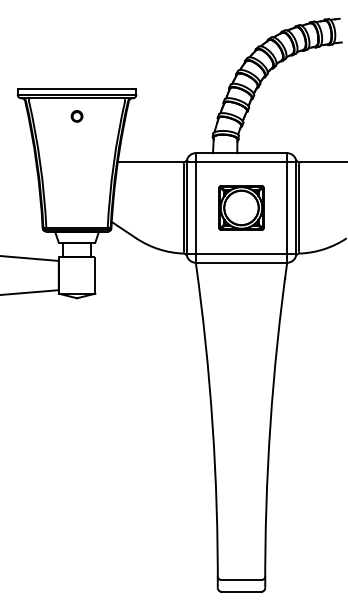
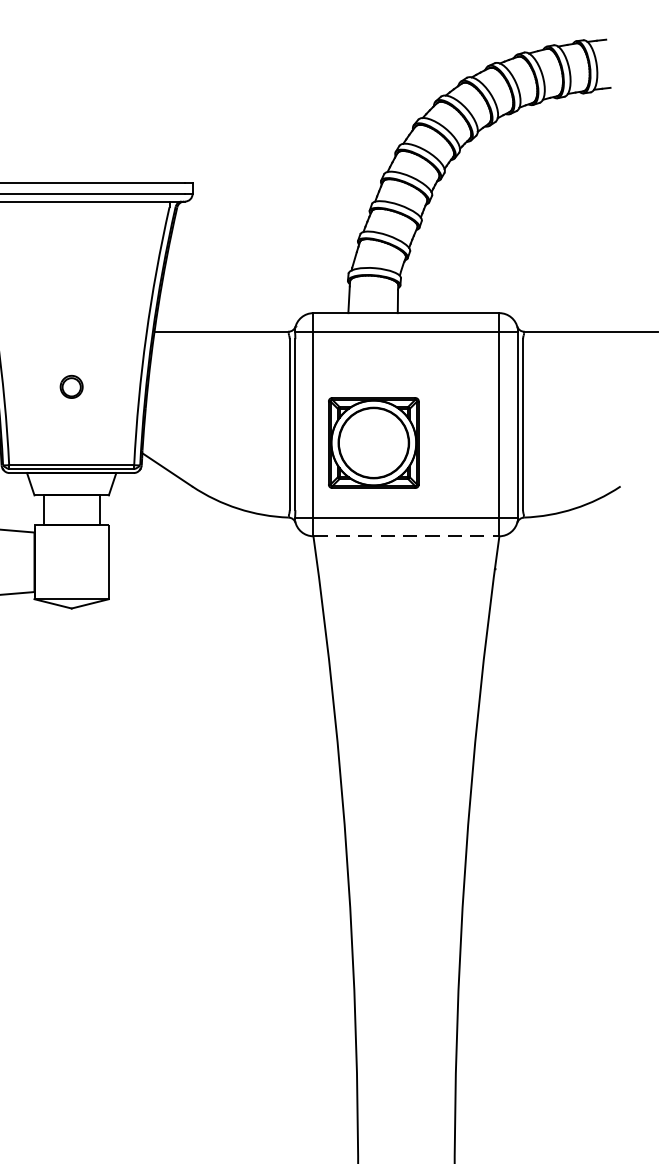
part: (76, 116) -> (70, 387), moved
part: (241, 207) -> (373, 442), moved
line: (241, 262) -> (406, 535), solid -> dashed

